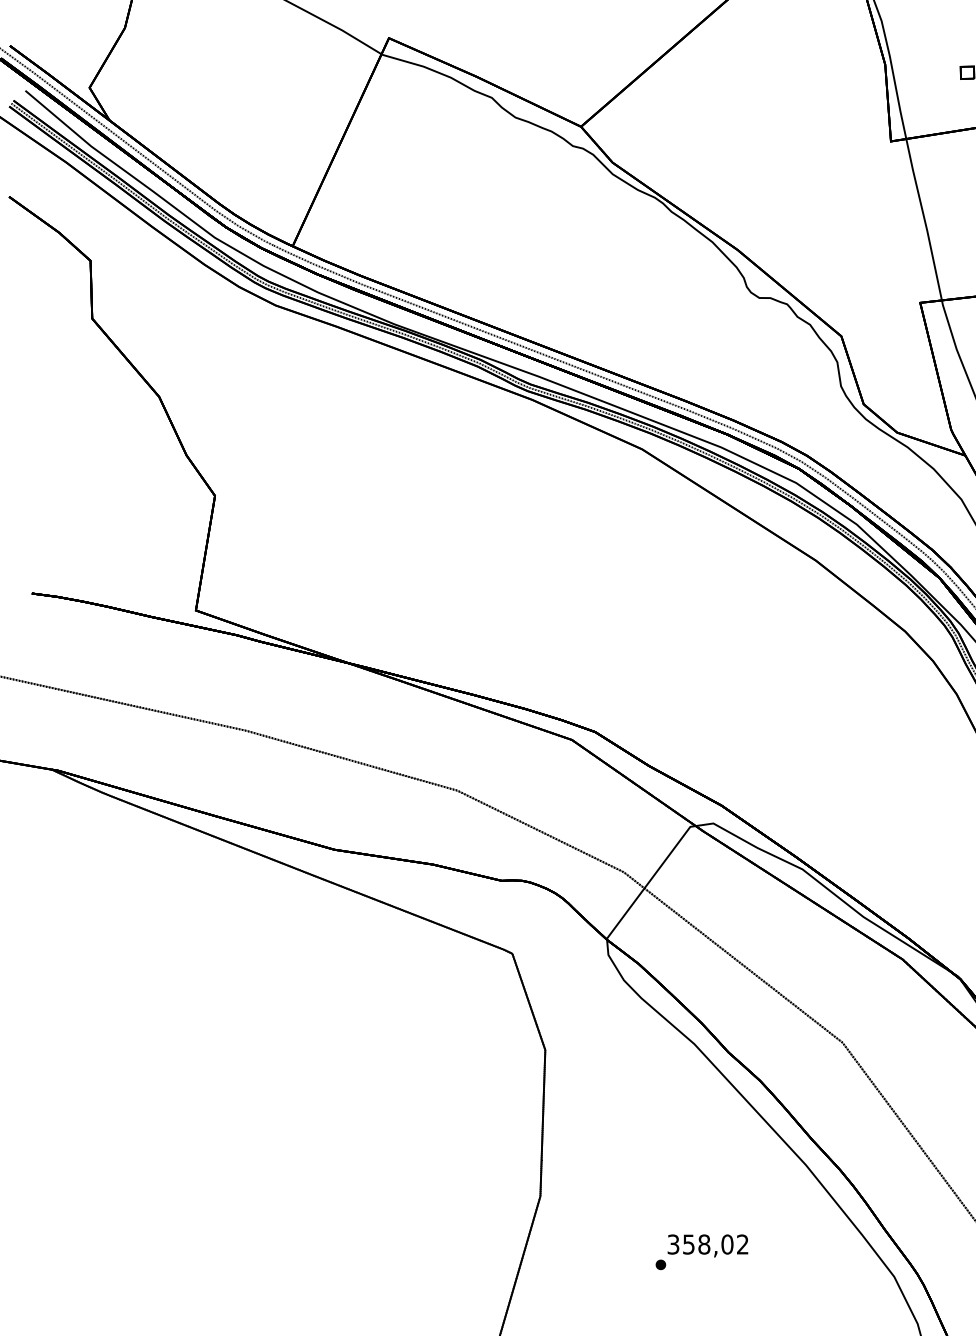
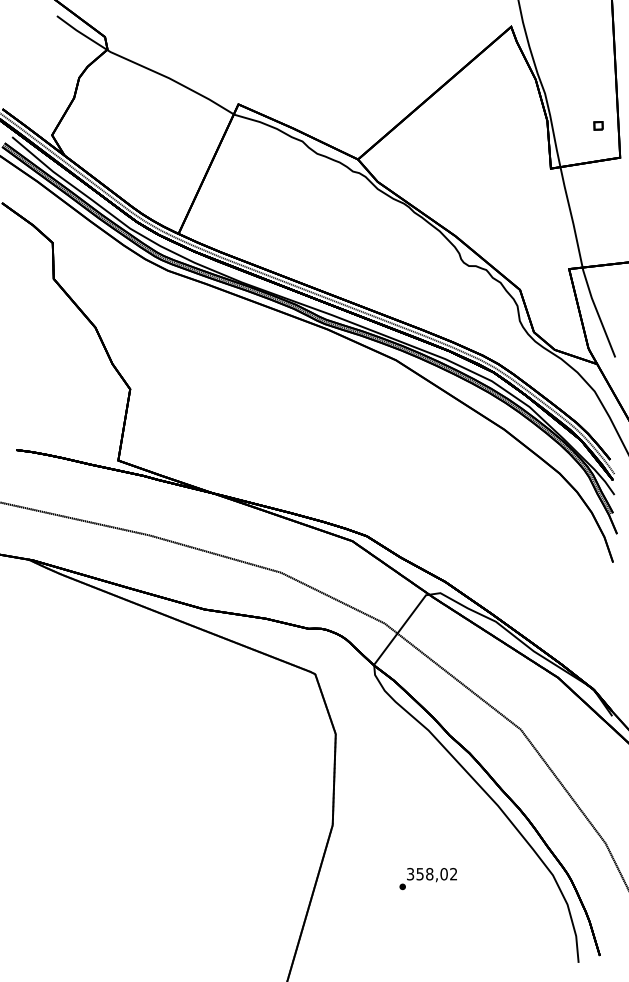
text: (700, 1253) -> (427, 879), moved

